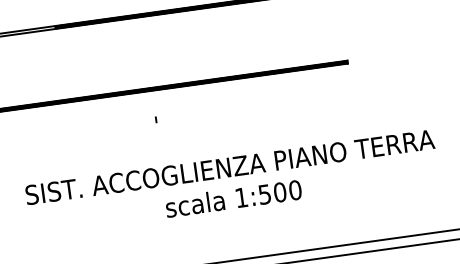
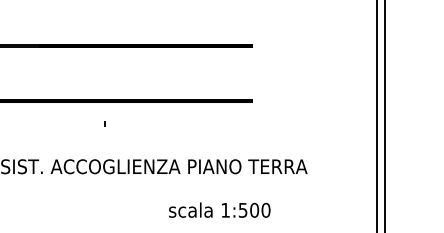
text: (233, 197) -> (219, 209), moved

